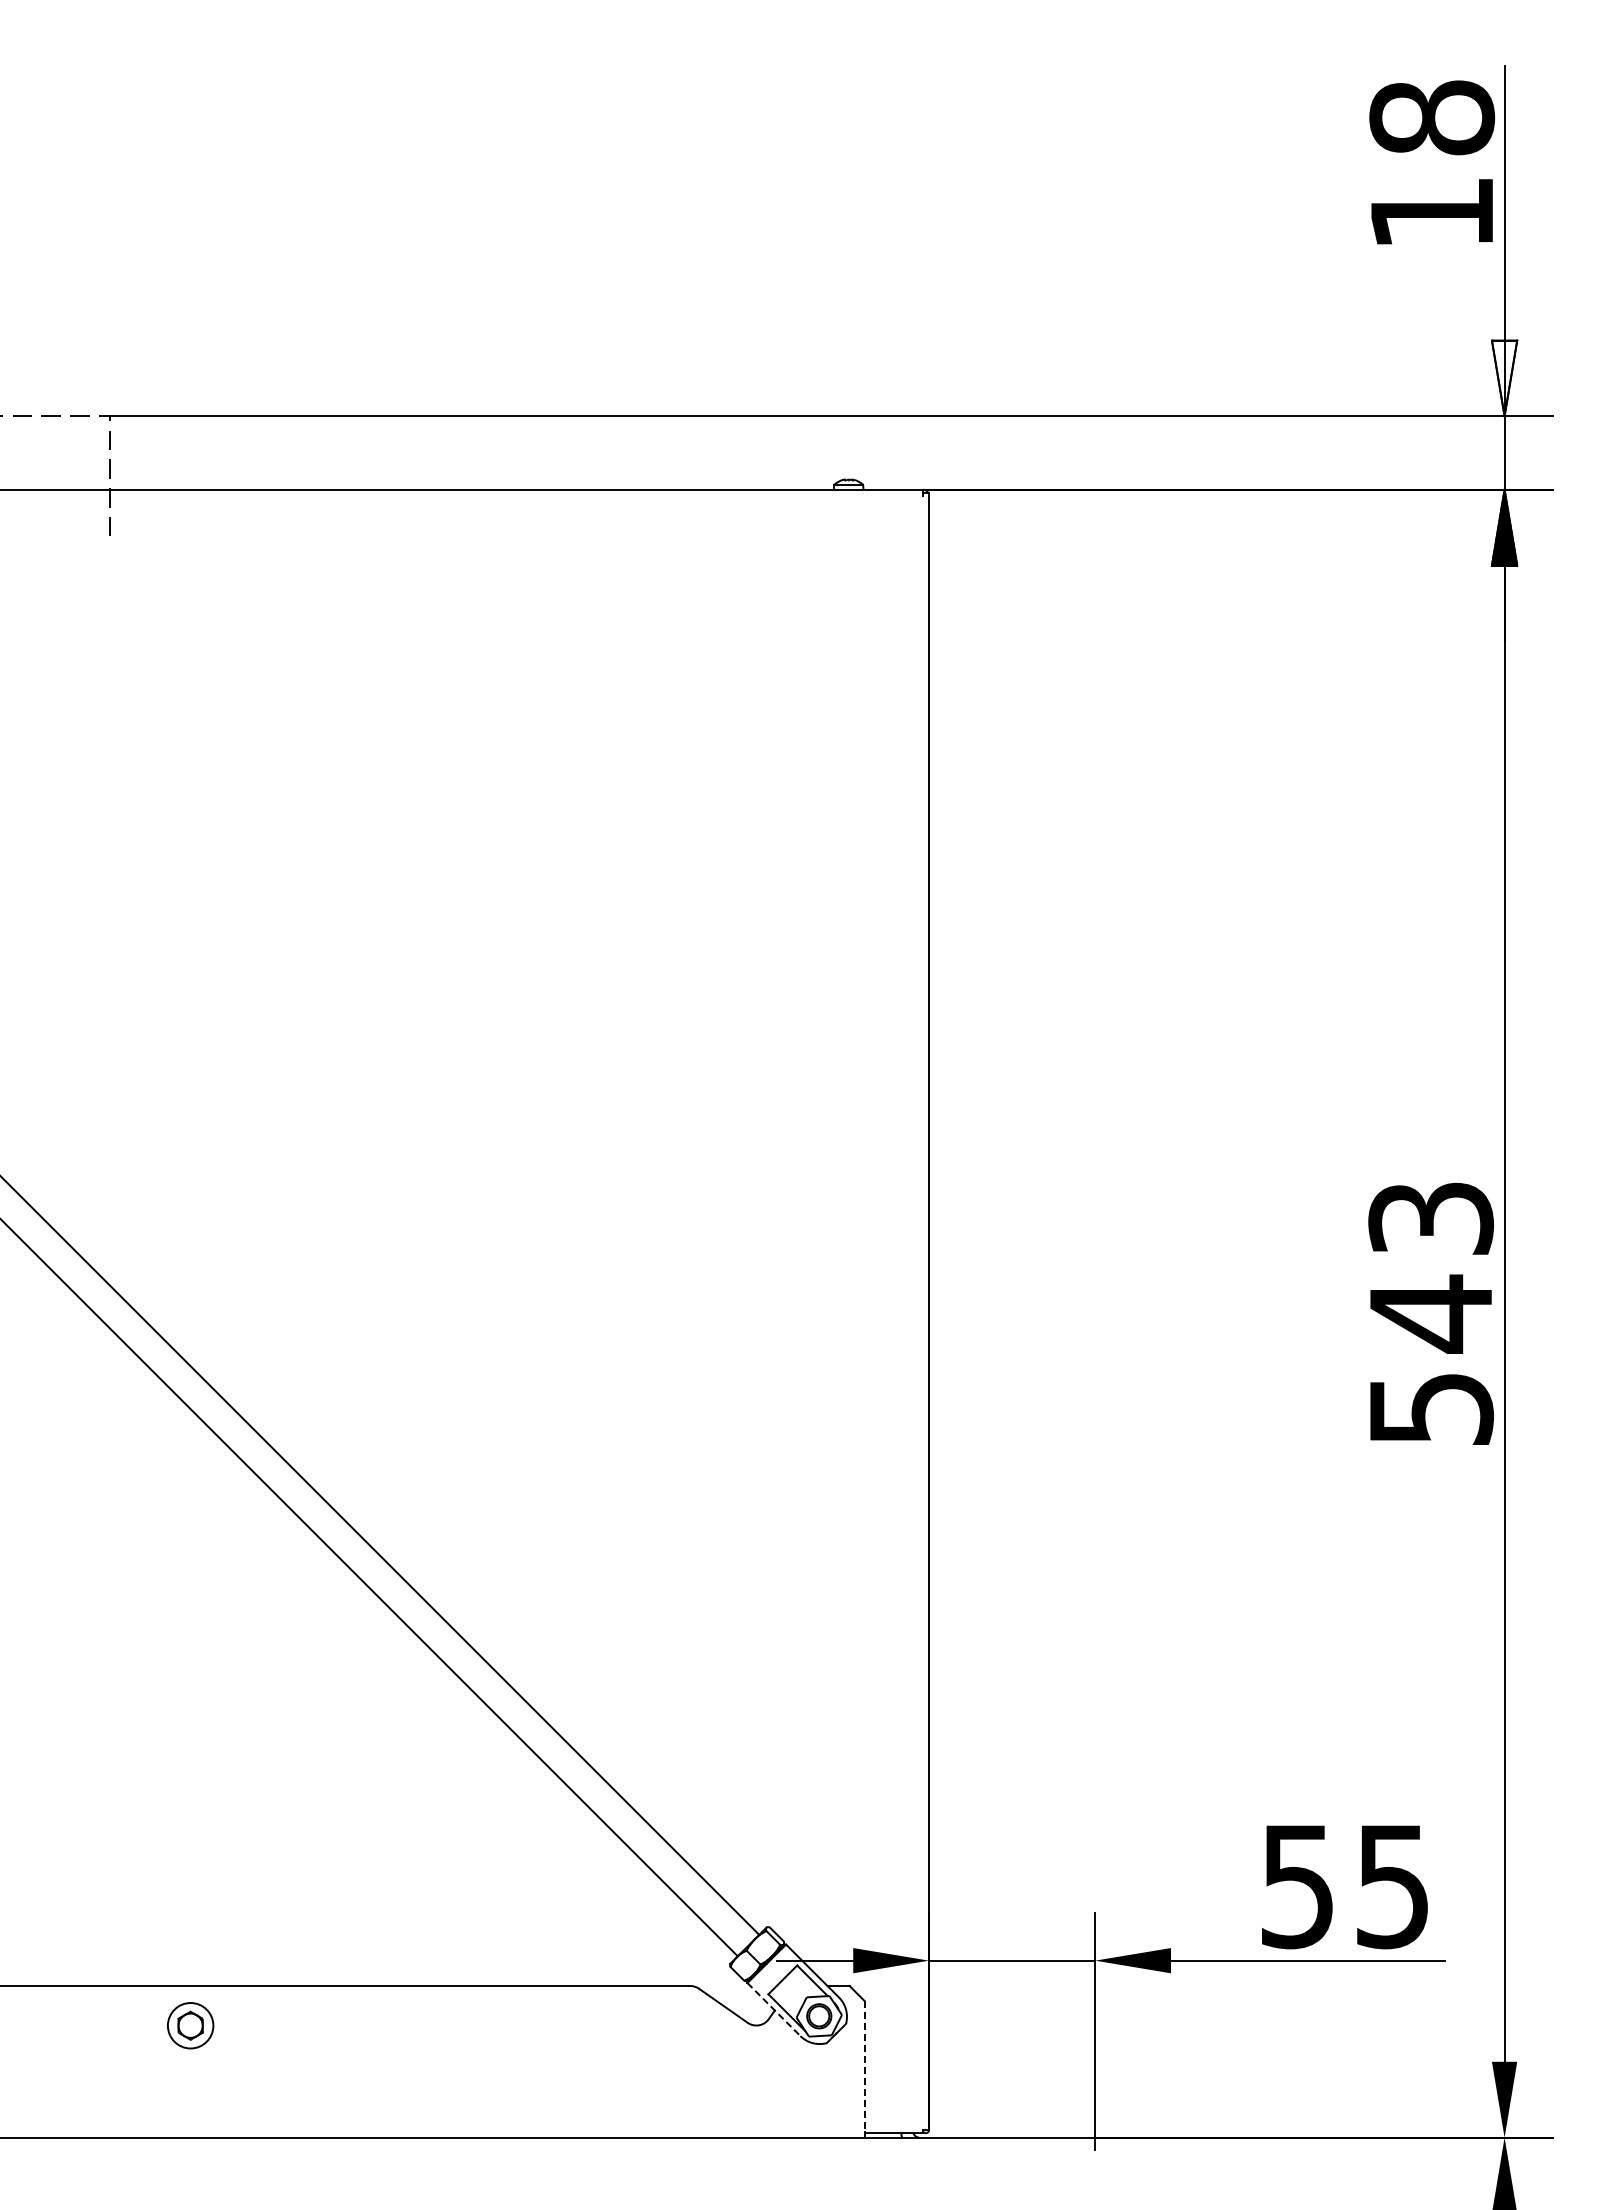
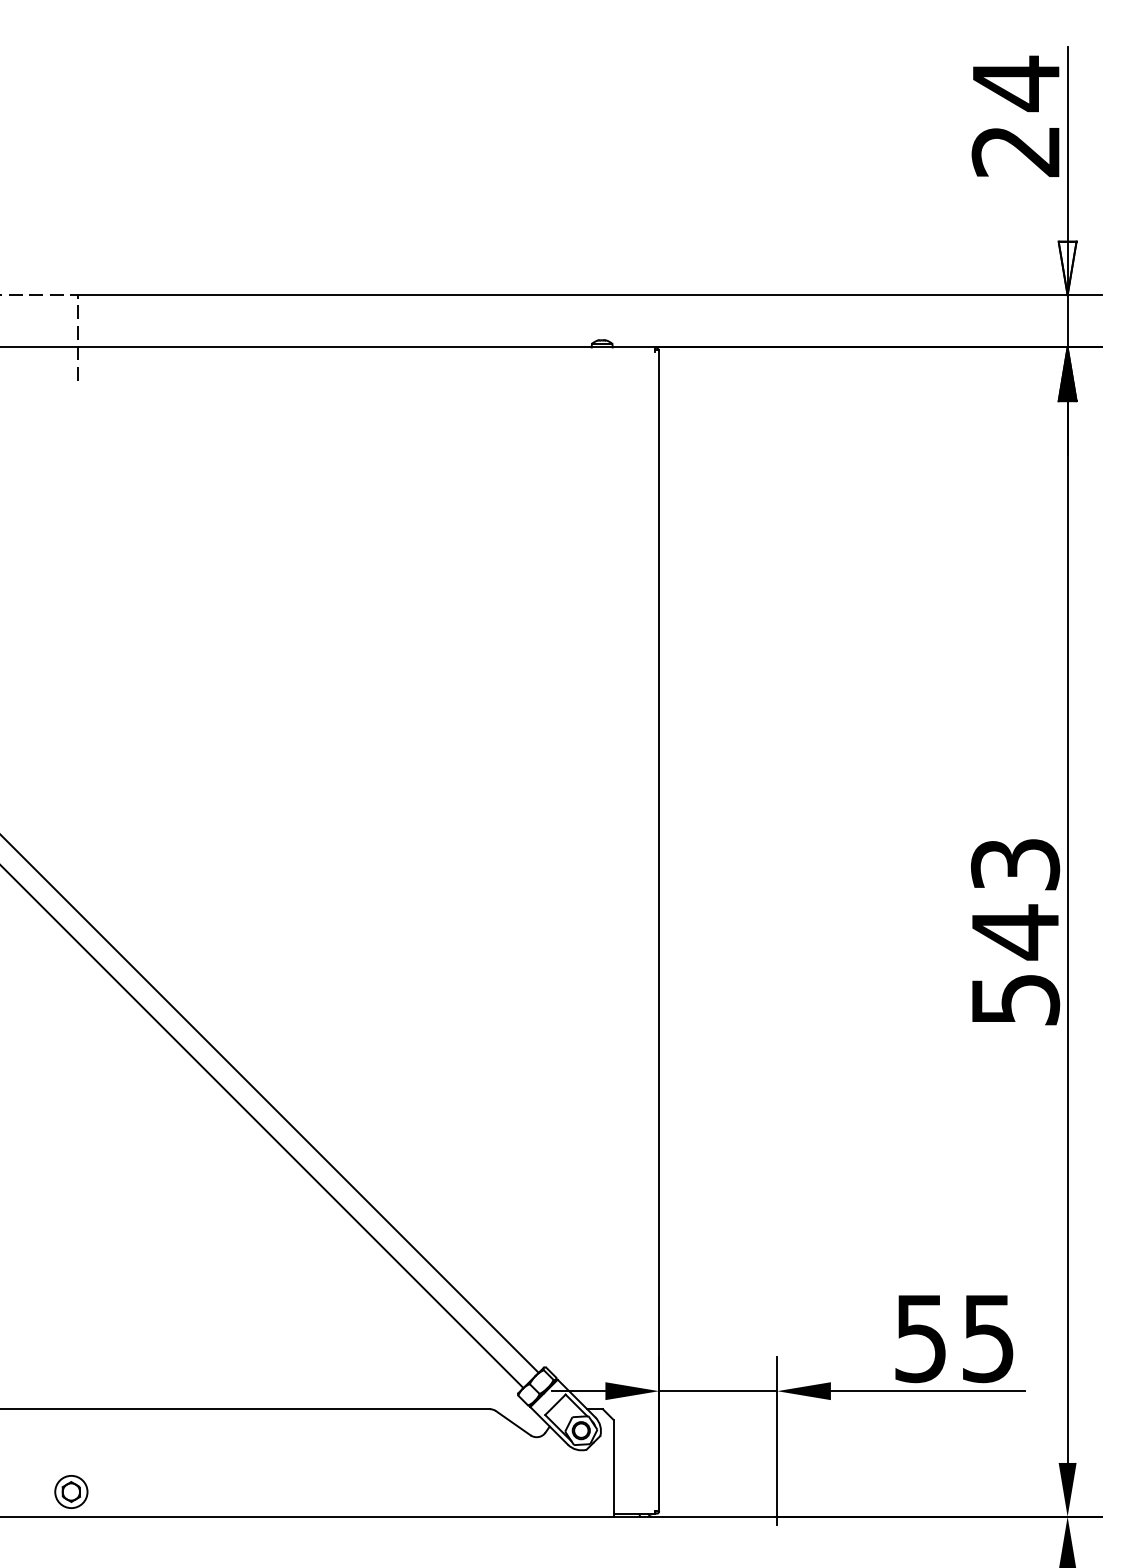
text: (1432, 163) -> (1016, 115), 18 -> 24
line: (774, 2009) -> (549, 1425), dashed -> solid
part: (190, 2025) -> (71, 1491), moved
line: (864, 2066) -> (613, 1466), dashed -> solid

